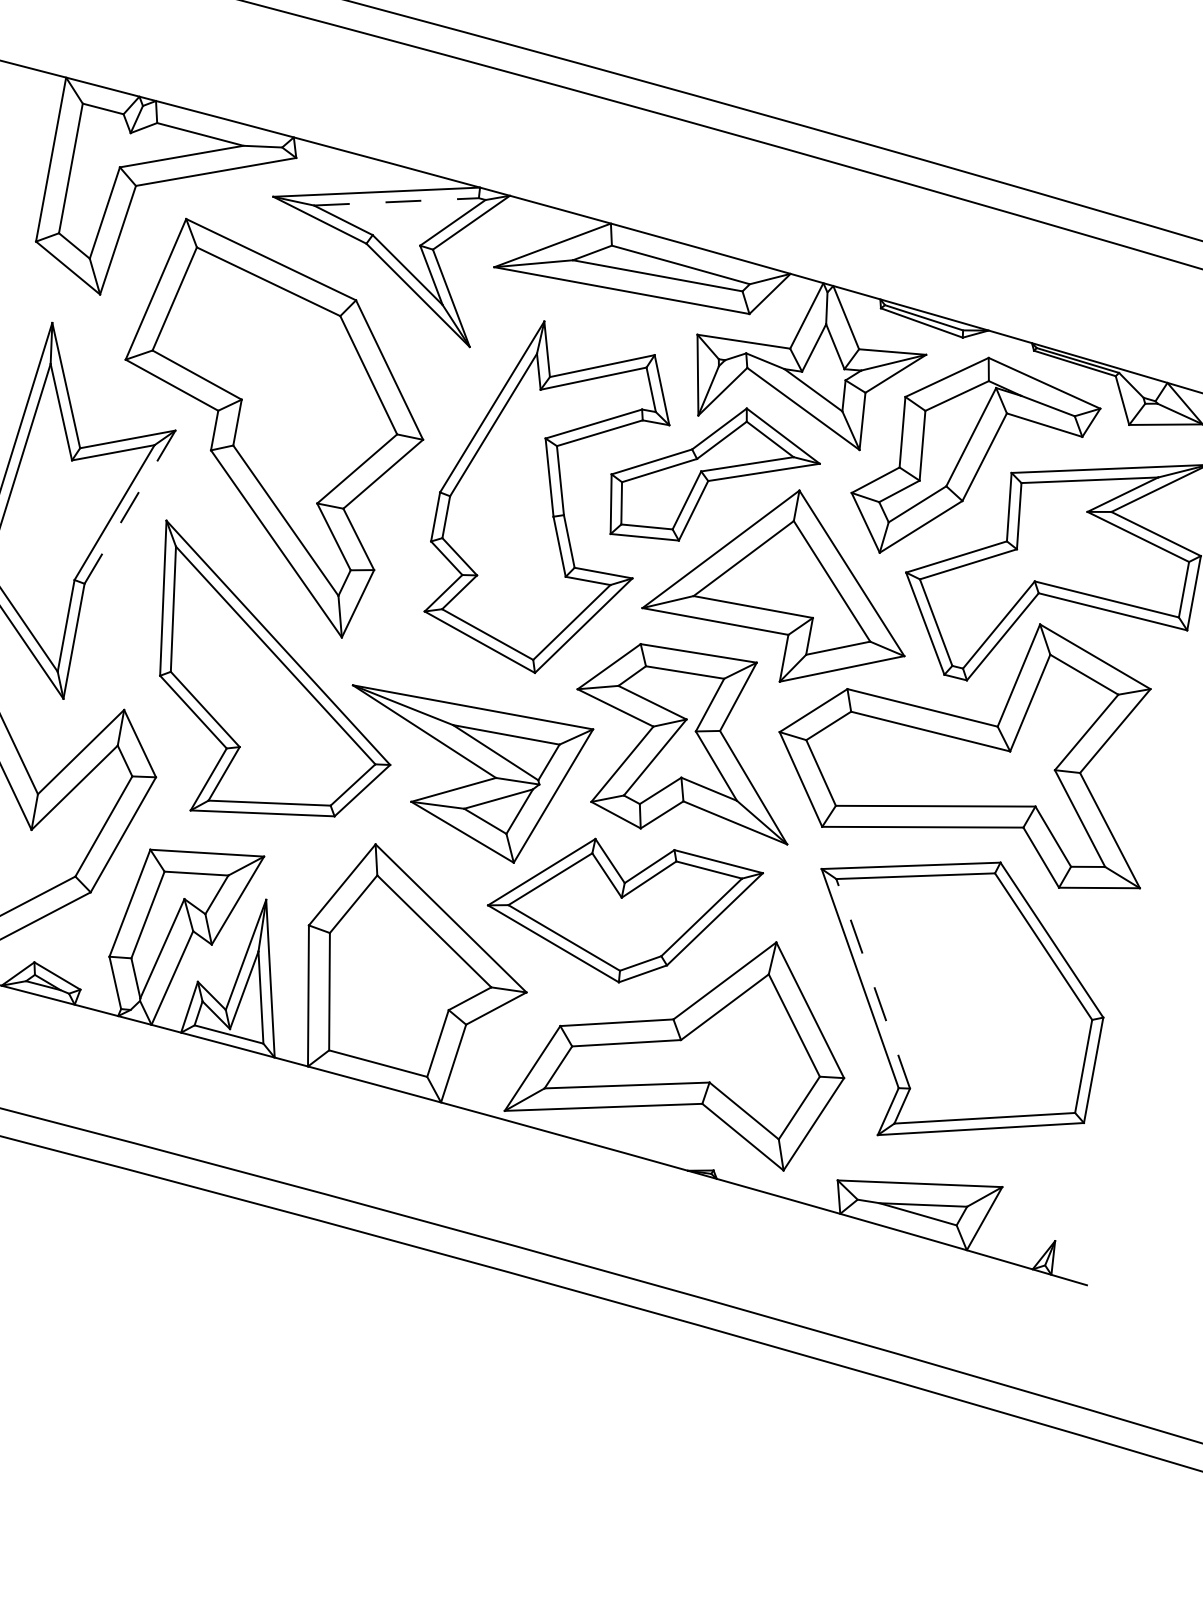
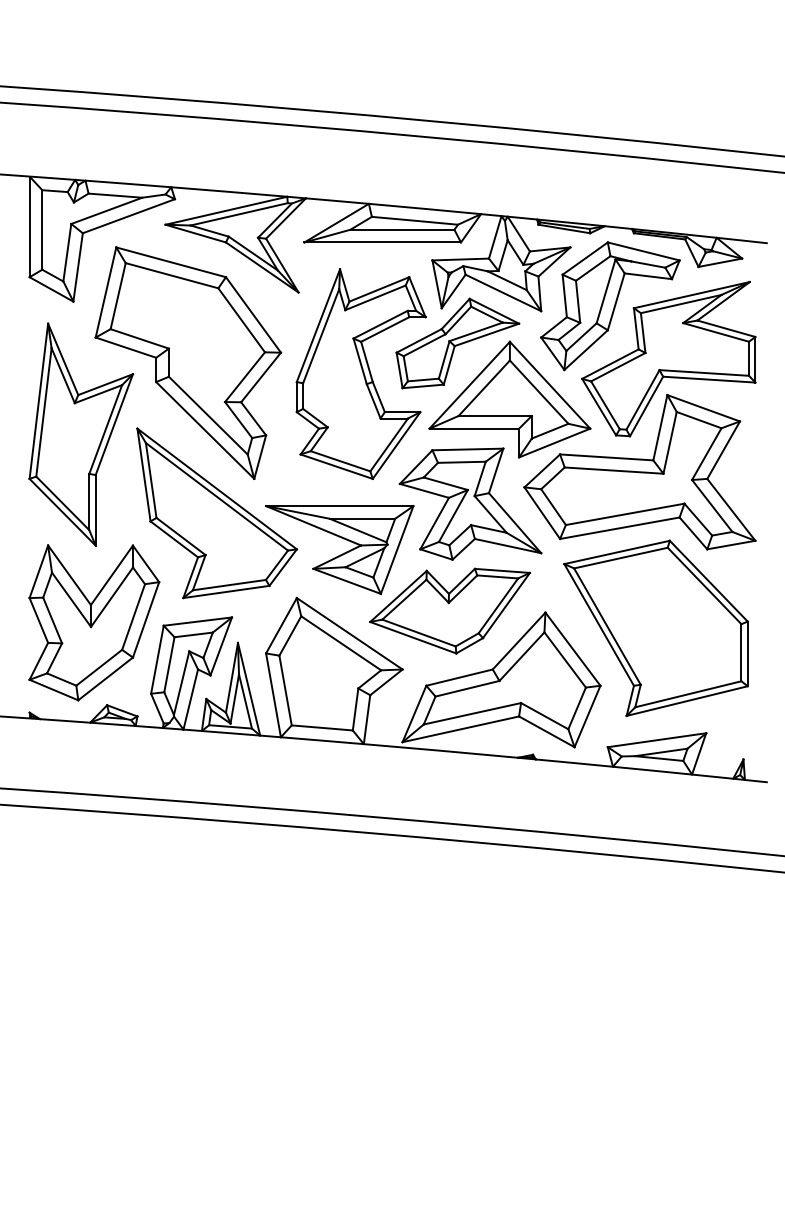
line: (396, 202) -> (239, 214), dashed -> solid
line: (130, 507) -> (114, 424), dashed -> solid
line: (873, 983) -> (607, 626), dashed -> solid

